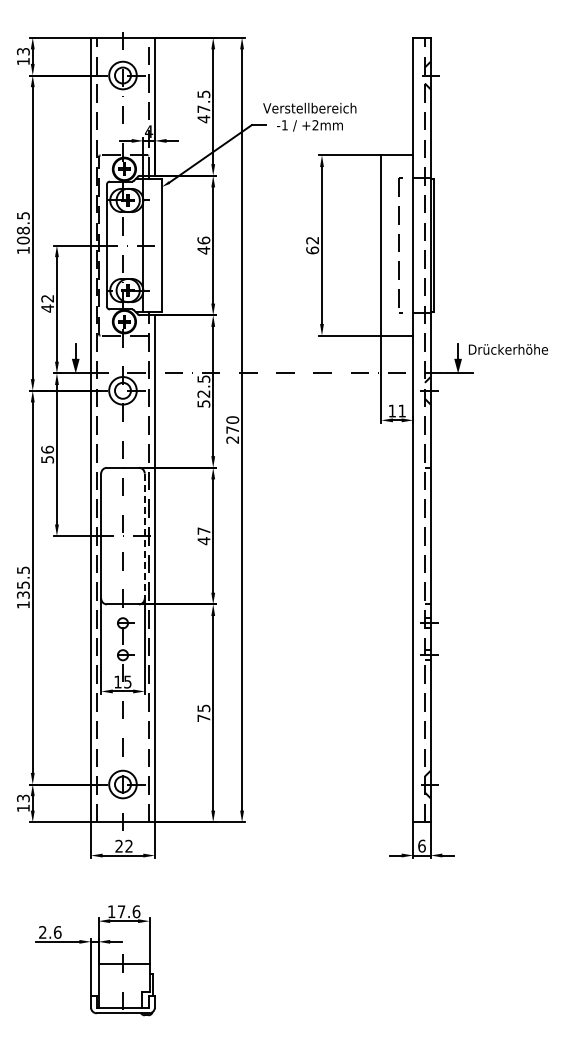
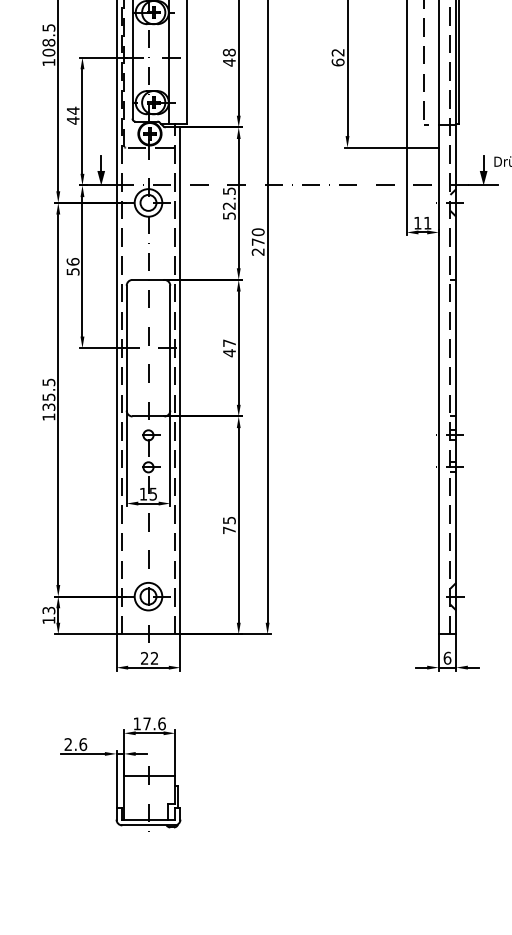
text: (203, 240) -> (229, 52), 46 -> 48
text: (47, 298) -> (73, 110), 42 -> 44
line: (144, 536) -> (170, 348), dashed -> solid

